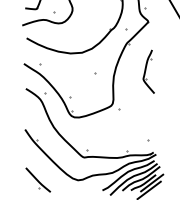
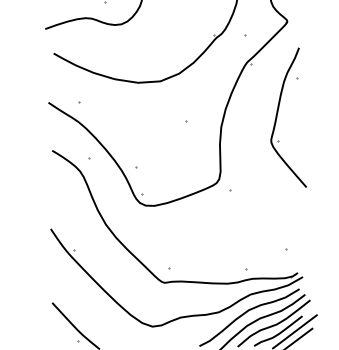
part: (148, 71) -> (287, 117), size x1.67

